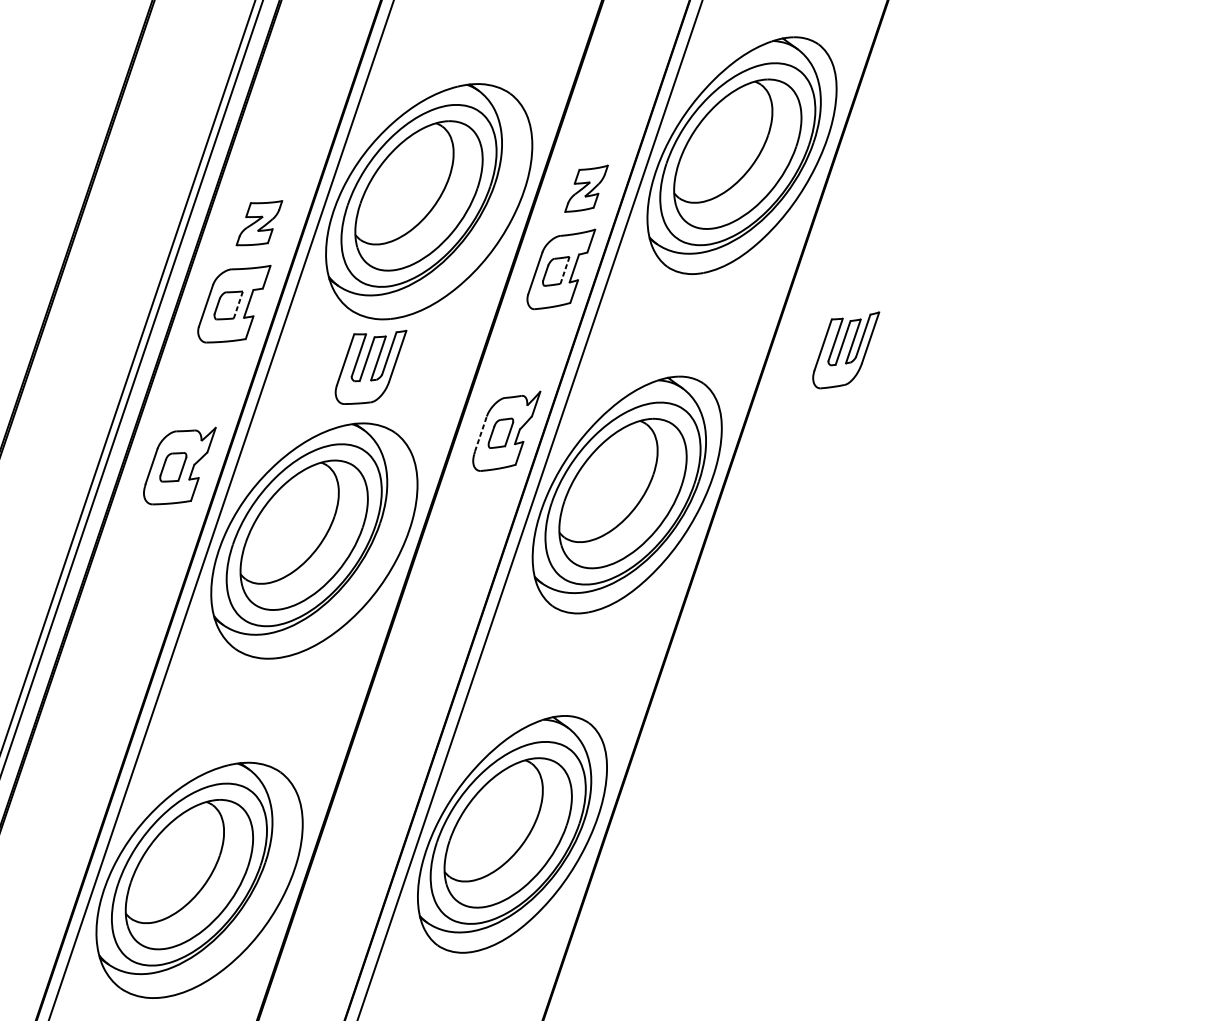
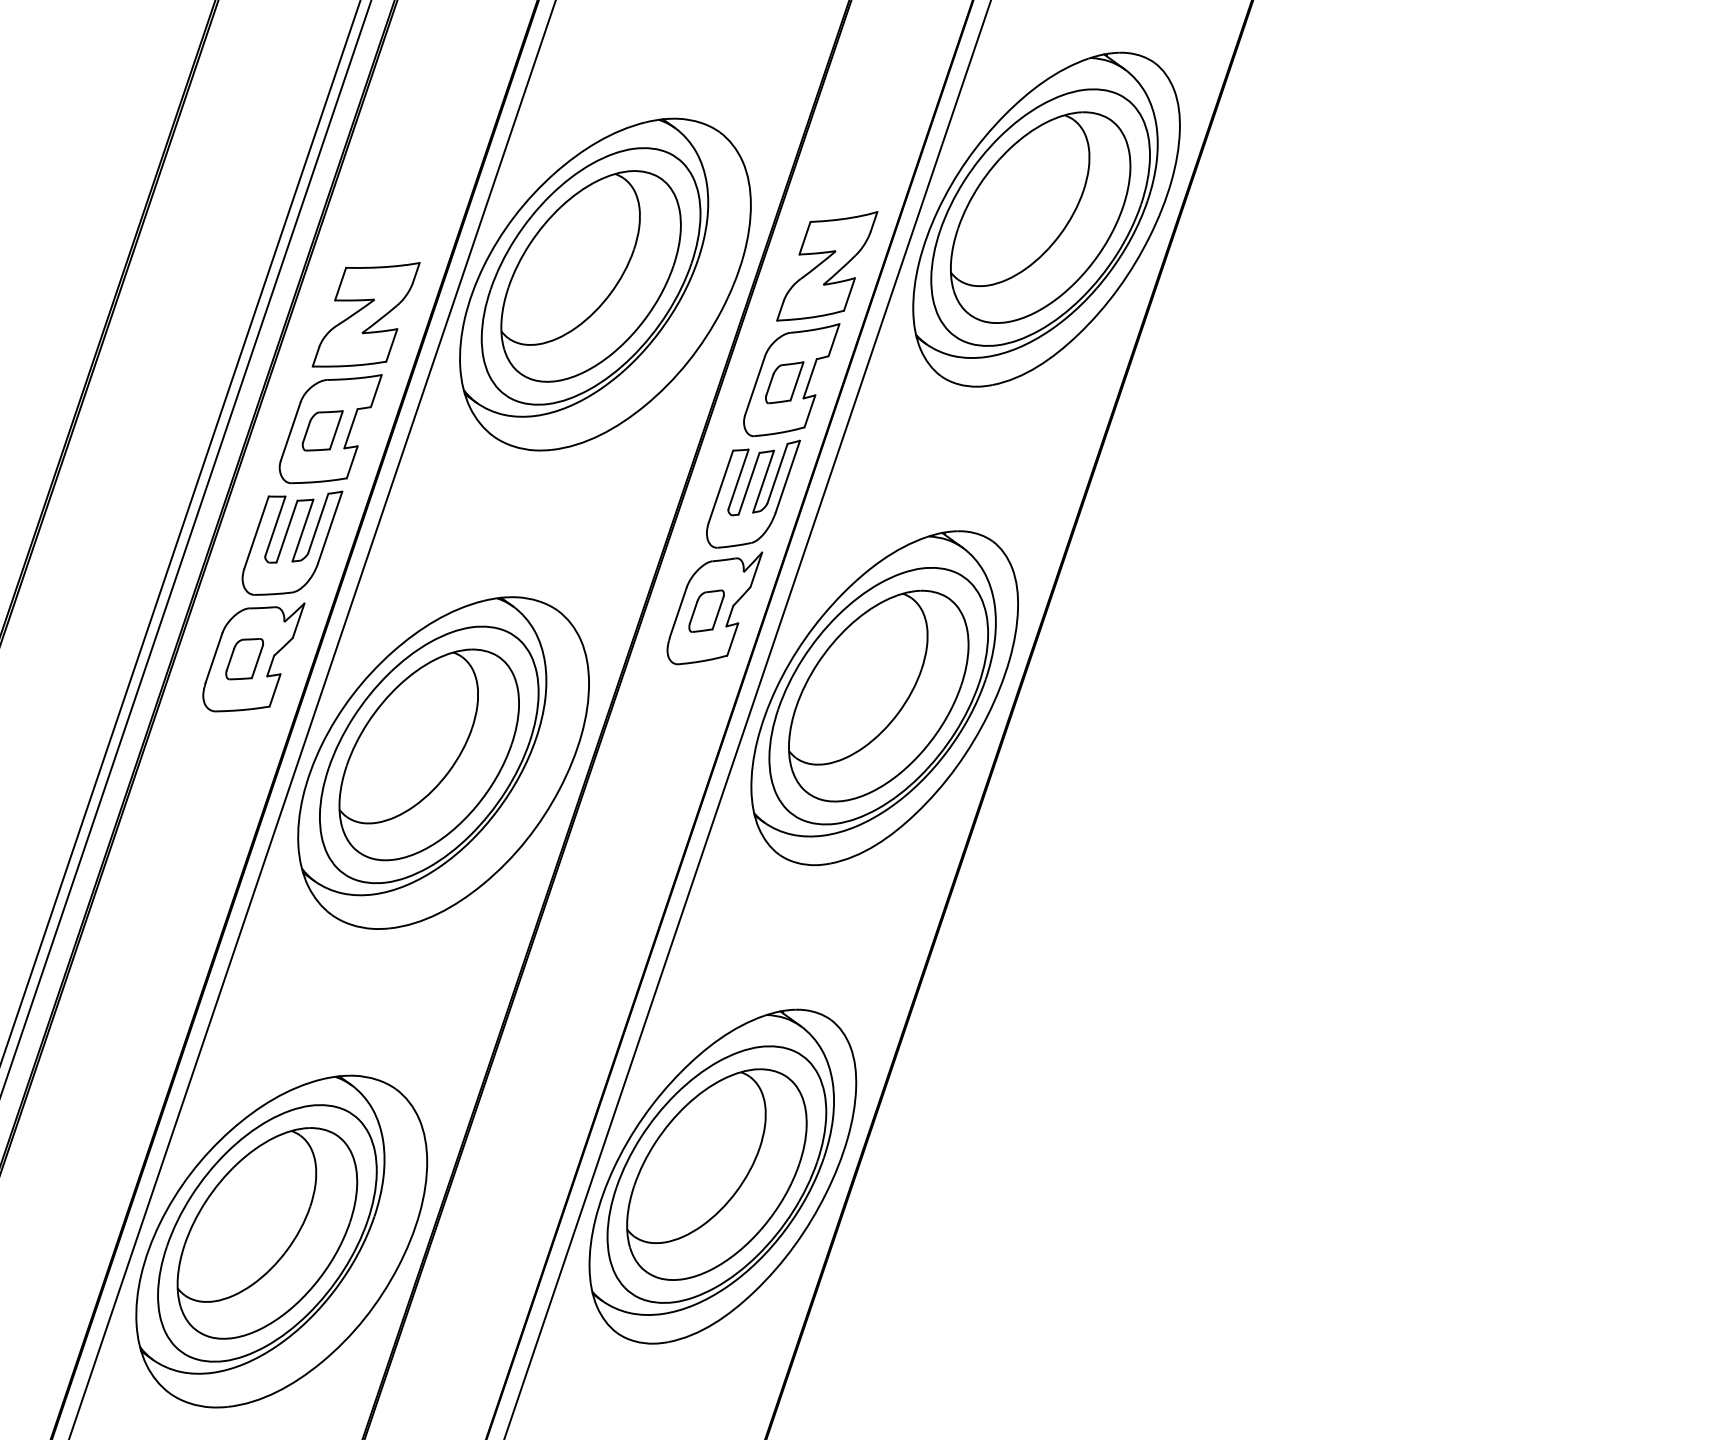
part: (586, 188) -> (827, 266), size x1.67
part: (259, 222) -> (365, 314), size x1.67
line: (565, 269) -> (797, 380), dashed -> solid
line: (238, 304) -> (336, 429), dashed -> solid
part: (846, 349) -> (753, 493), moved
part: (371, 366) -> (292, 542), moved
line: (480, 433) -> (678, 611), dashed -> solid

